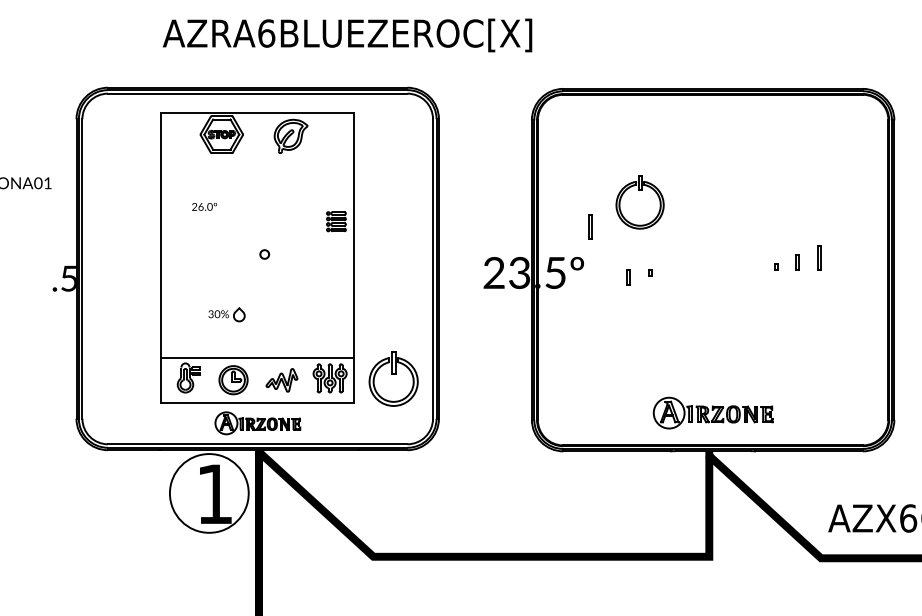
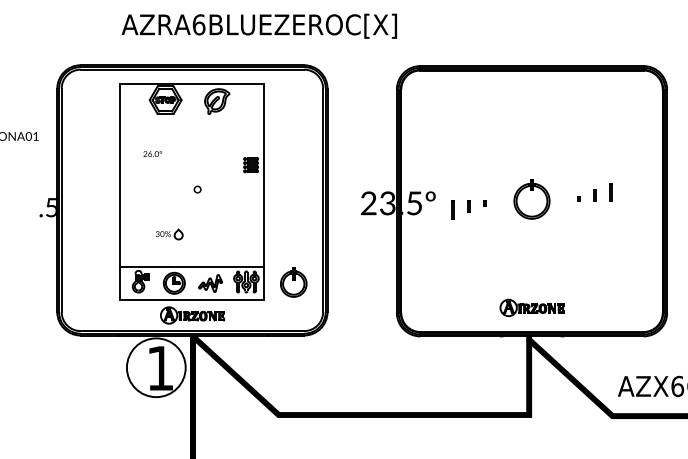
part: (639, 190) -> (531, 190), moved
line: (589, 226) -> (451, 209), moved
part: (393, 379) -> (293, 282), size x0.71
part: (713, 413) -> (532, 308), size x0.71

